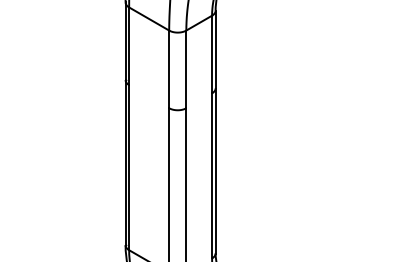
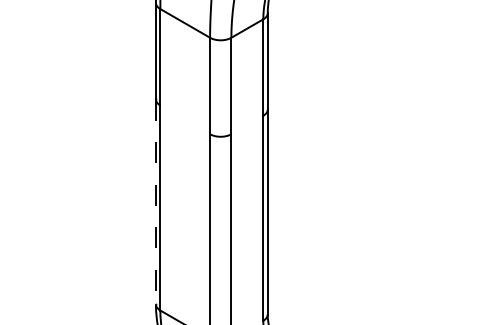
line: (125, 163) -> (155, 202), solid -> dashed

